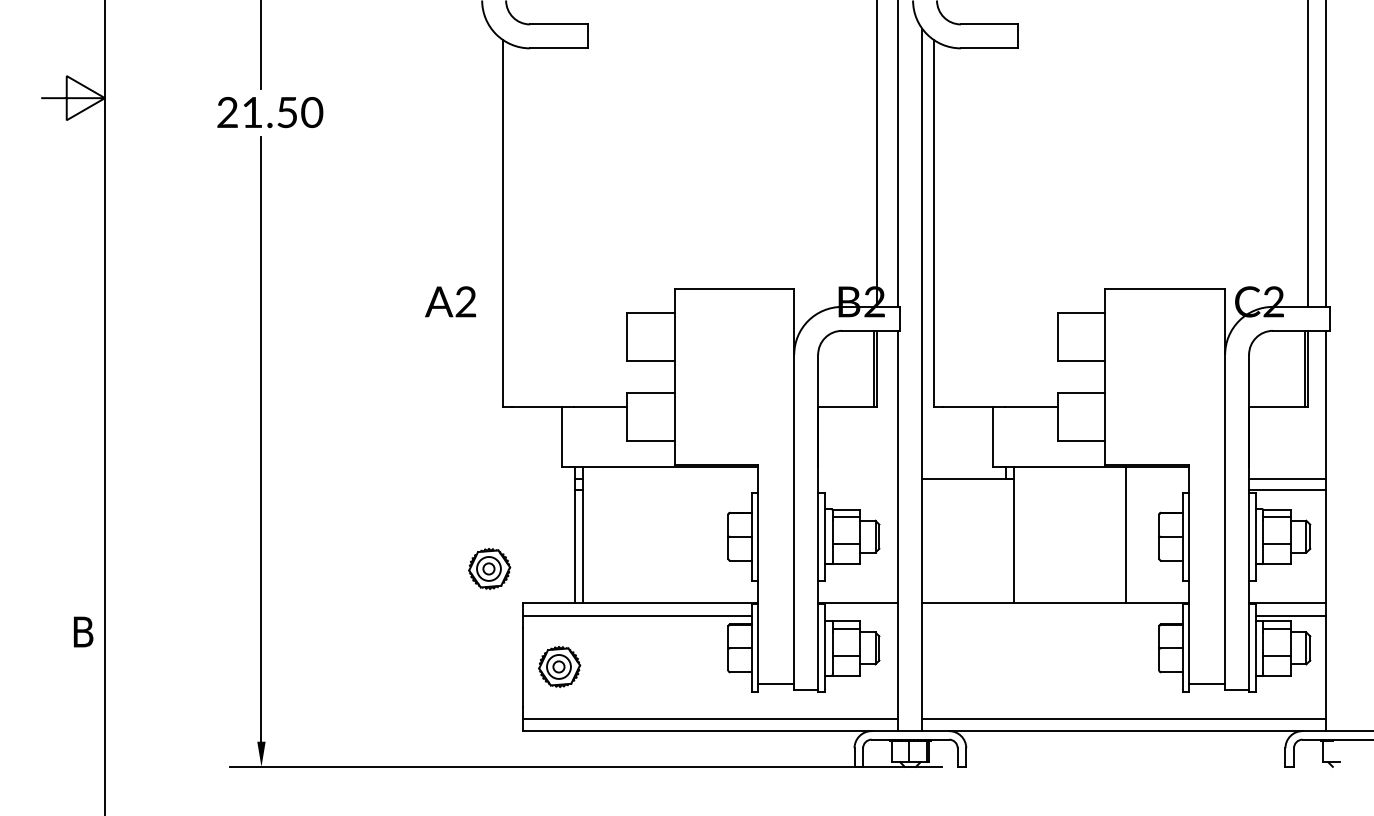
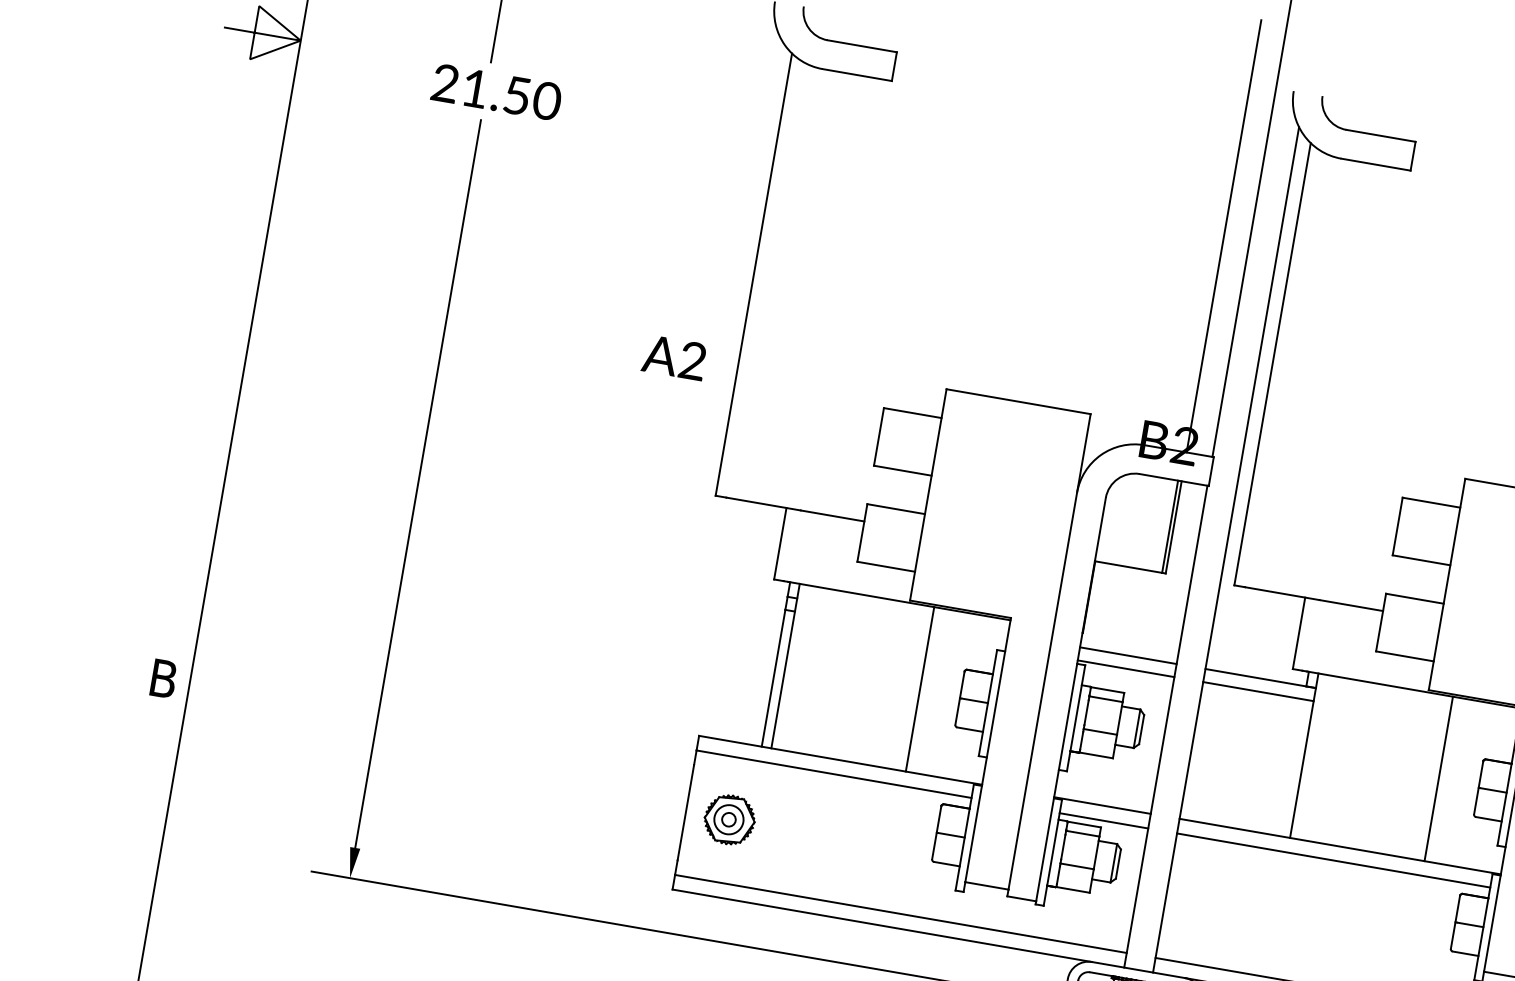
line: (858, 478) -> (1128, 655), added
line: (858, 489) -> (1126, 668), added
line: (968, 489) -> (1258, 691), added
line: (694, 534) -> (919, 688), added
part: (489, 568) -> (665, 686), removed
line: (861, 615) -> (1103, 820), added
line: (1052, 615) -> (1333, 860), added

